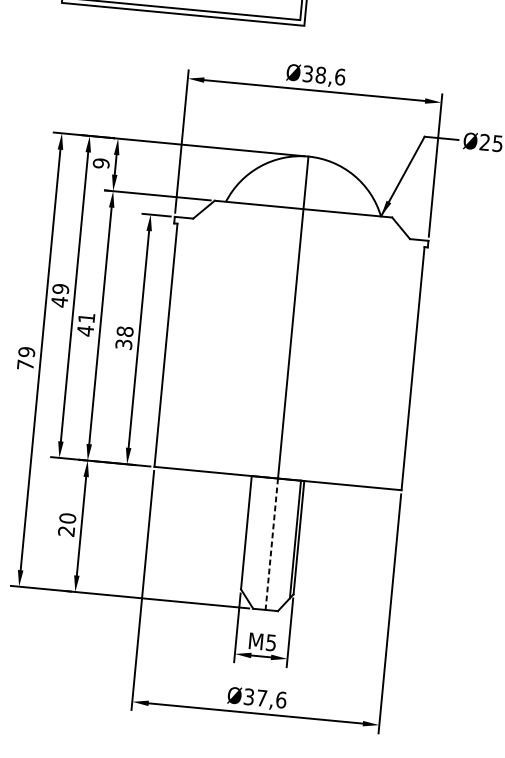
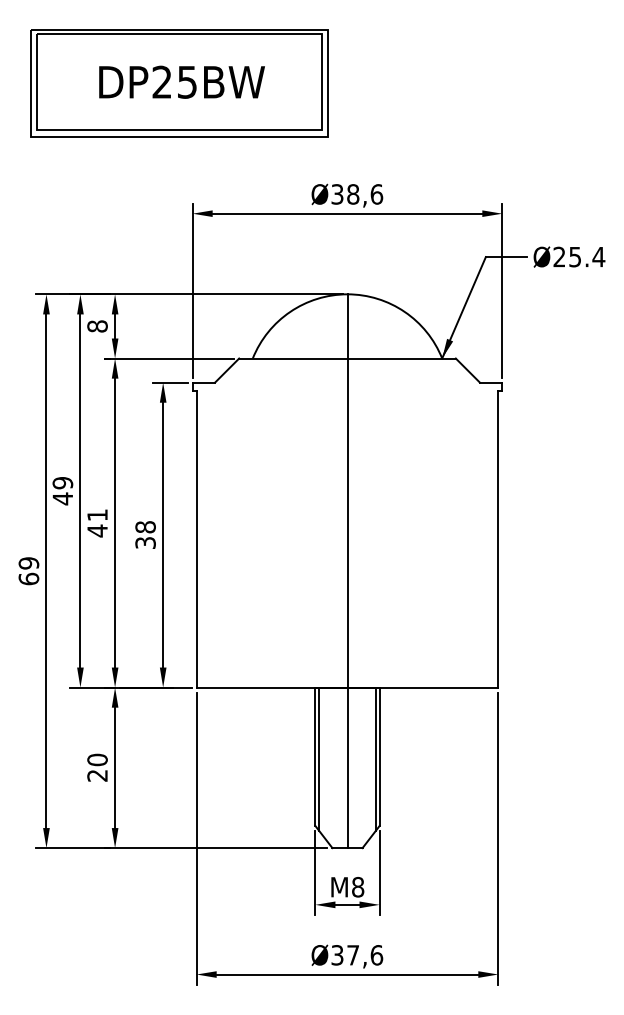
text: (101, 163) -> (97, 326), 9 -> 8
text: (25, 364) -> (28, 578), 79 -> 69
line: (249, 535) -> (319, 759), added
line: (271, 544) -> (347, 768), dashed -> solid
text: (271, 642) -> (358, 886), M5 -> M8

